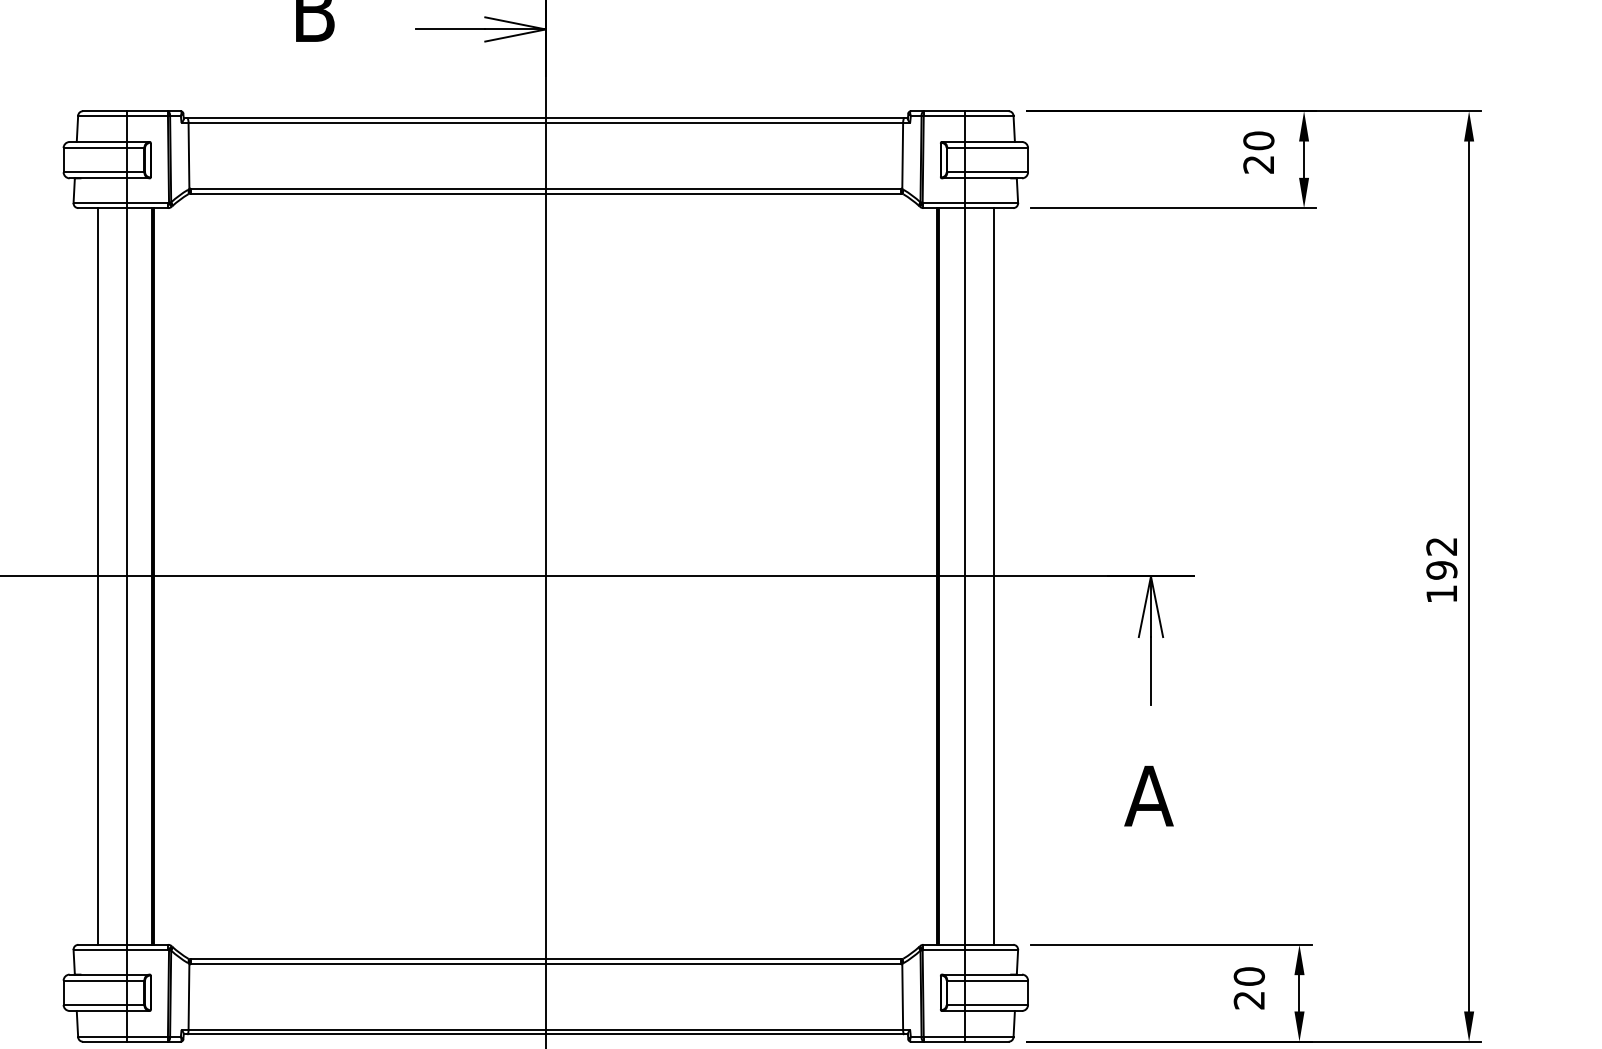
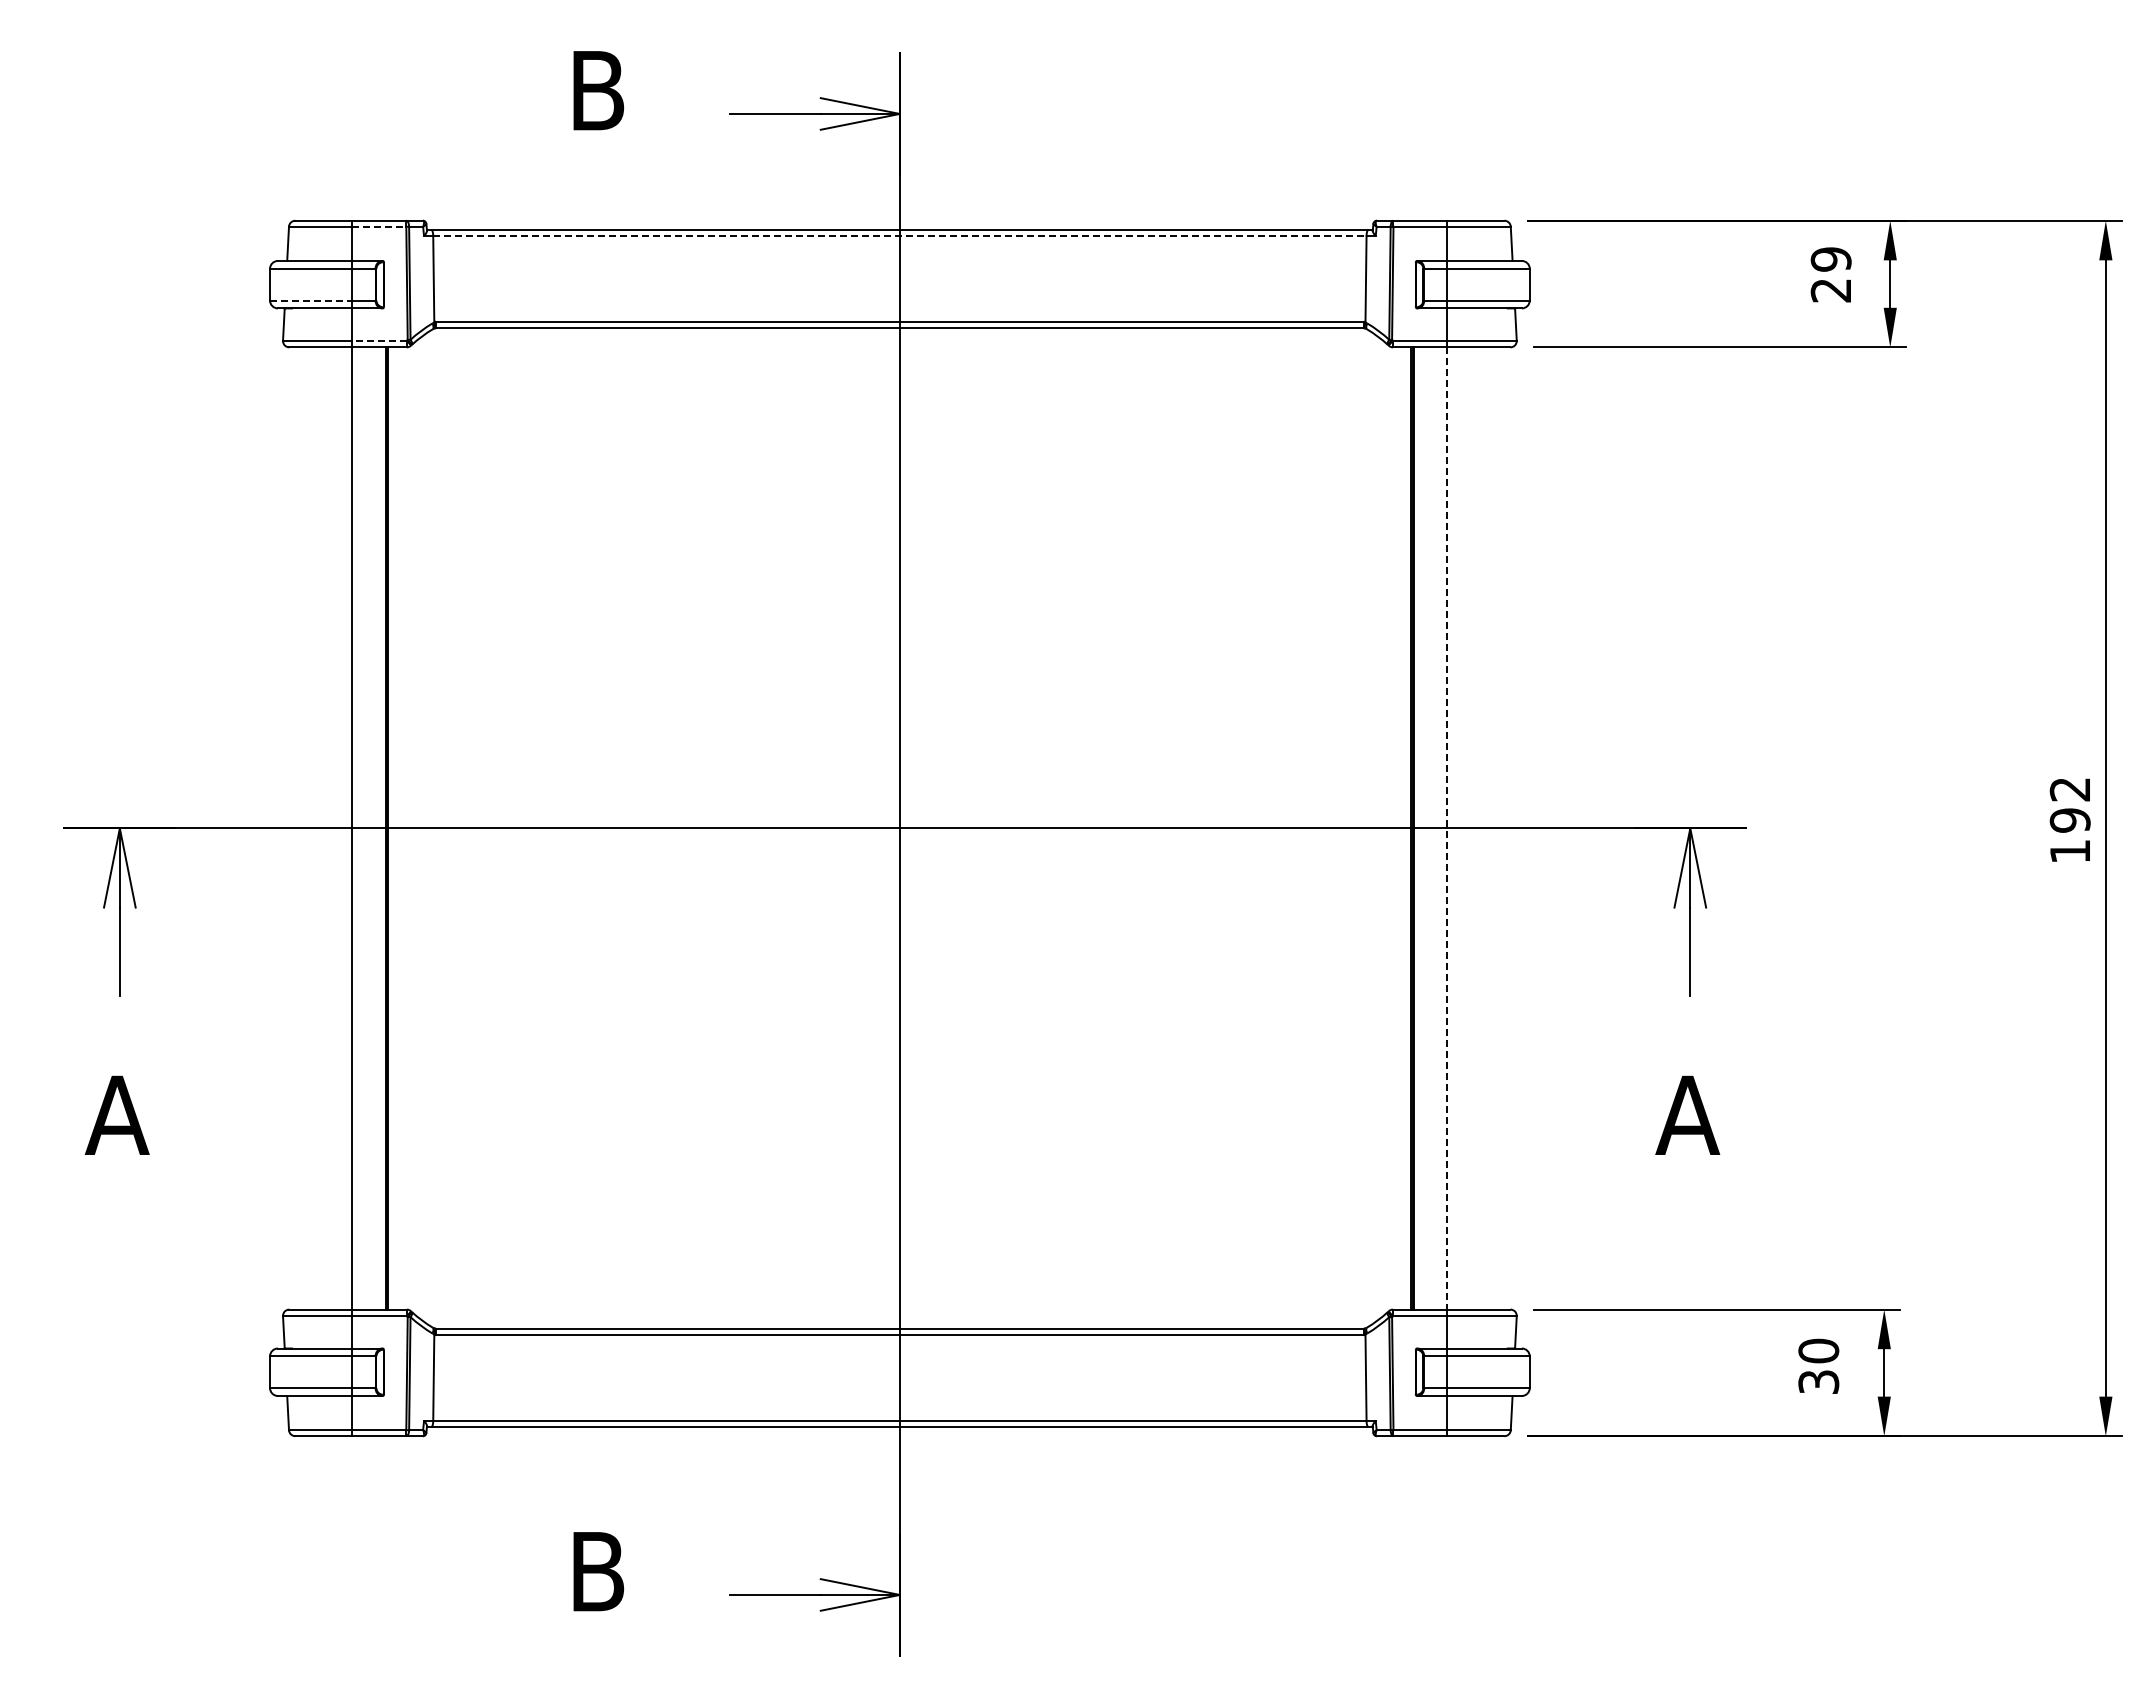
line: (147, 115) -> (379, 226), solid -> dashed
line: (545, 123) -> (899, 236), solid -> dashed
text: (1258, 140) -> (1830, 259), 20 -> 29
line: (95, 172) -> (311, 300), solid -> dashed
line: (147, 202) -> (379, 340), solid -> dashed
line: (97, 576) -> (314, 828), removed
line: (965, 576) -> (1447, 828), solid -> dashed
line: (994, 576) -> (1485, 828), removed
text: (1249, 999) -> (1818, 1381), 20 -> 30

